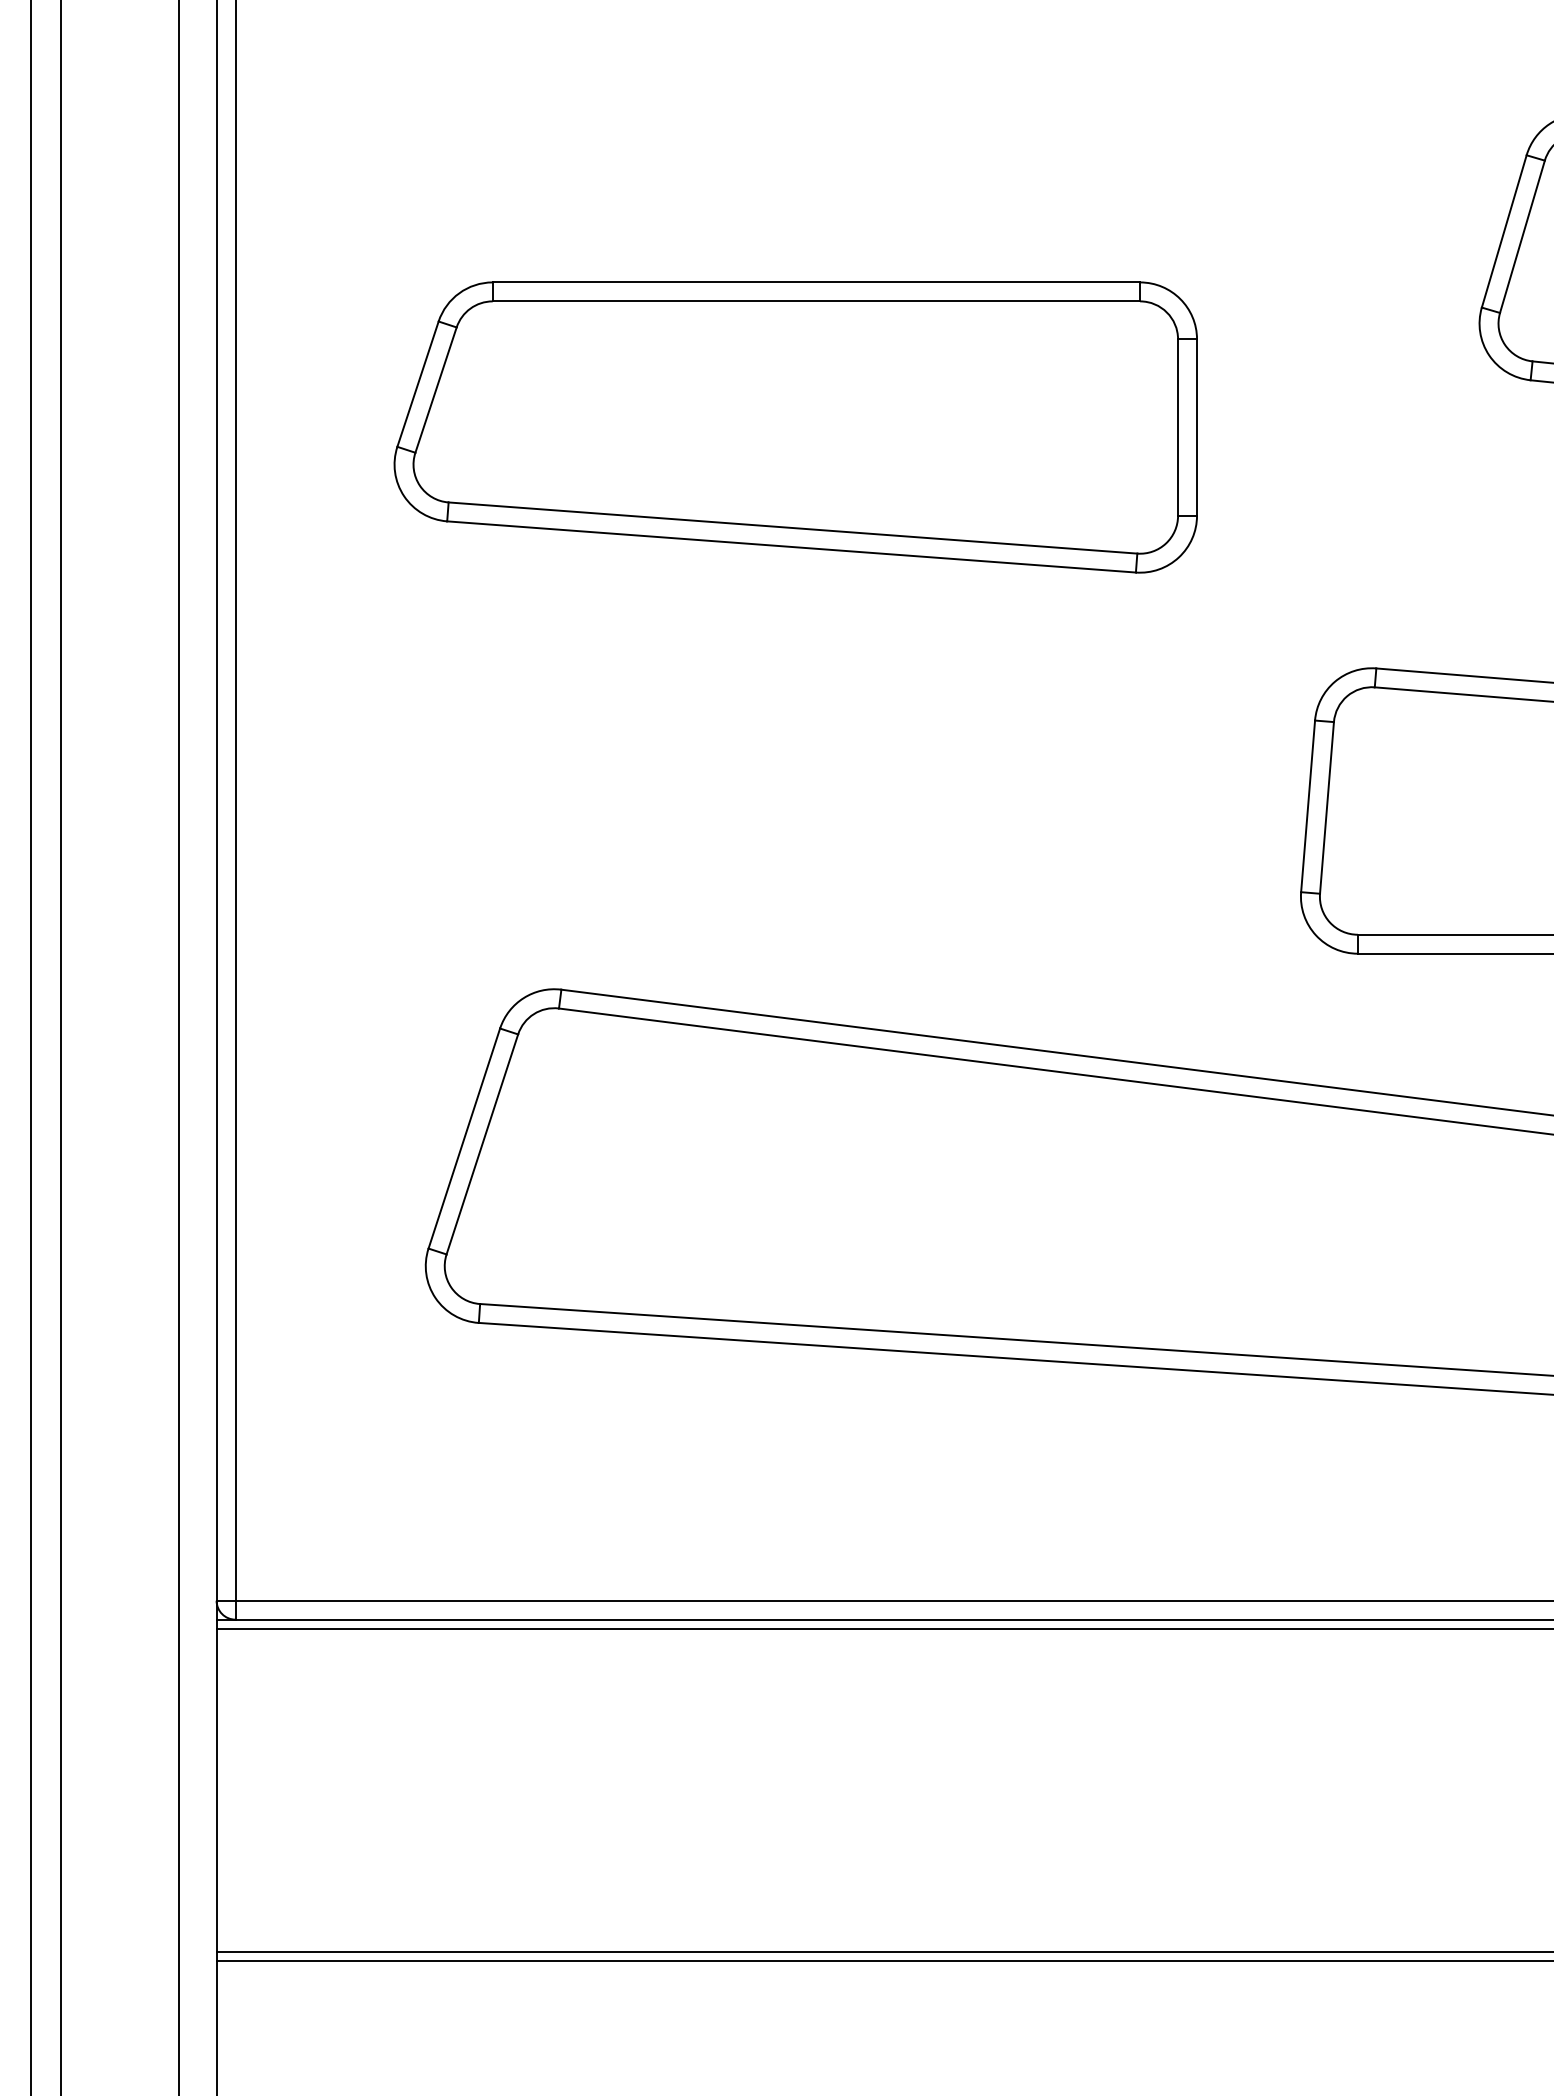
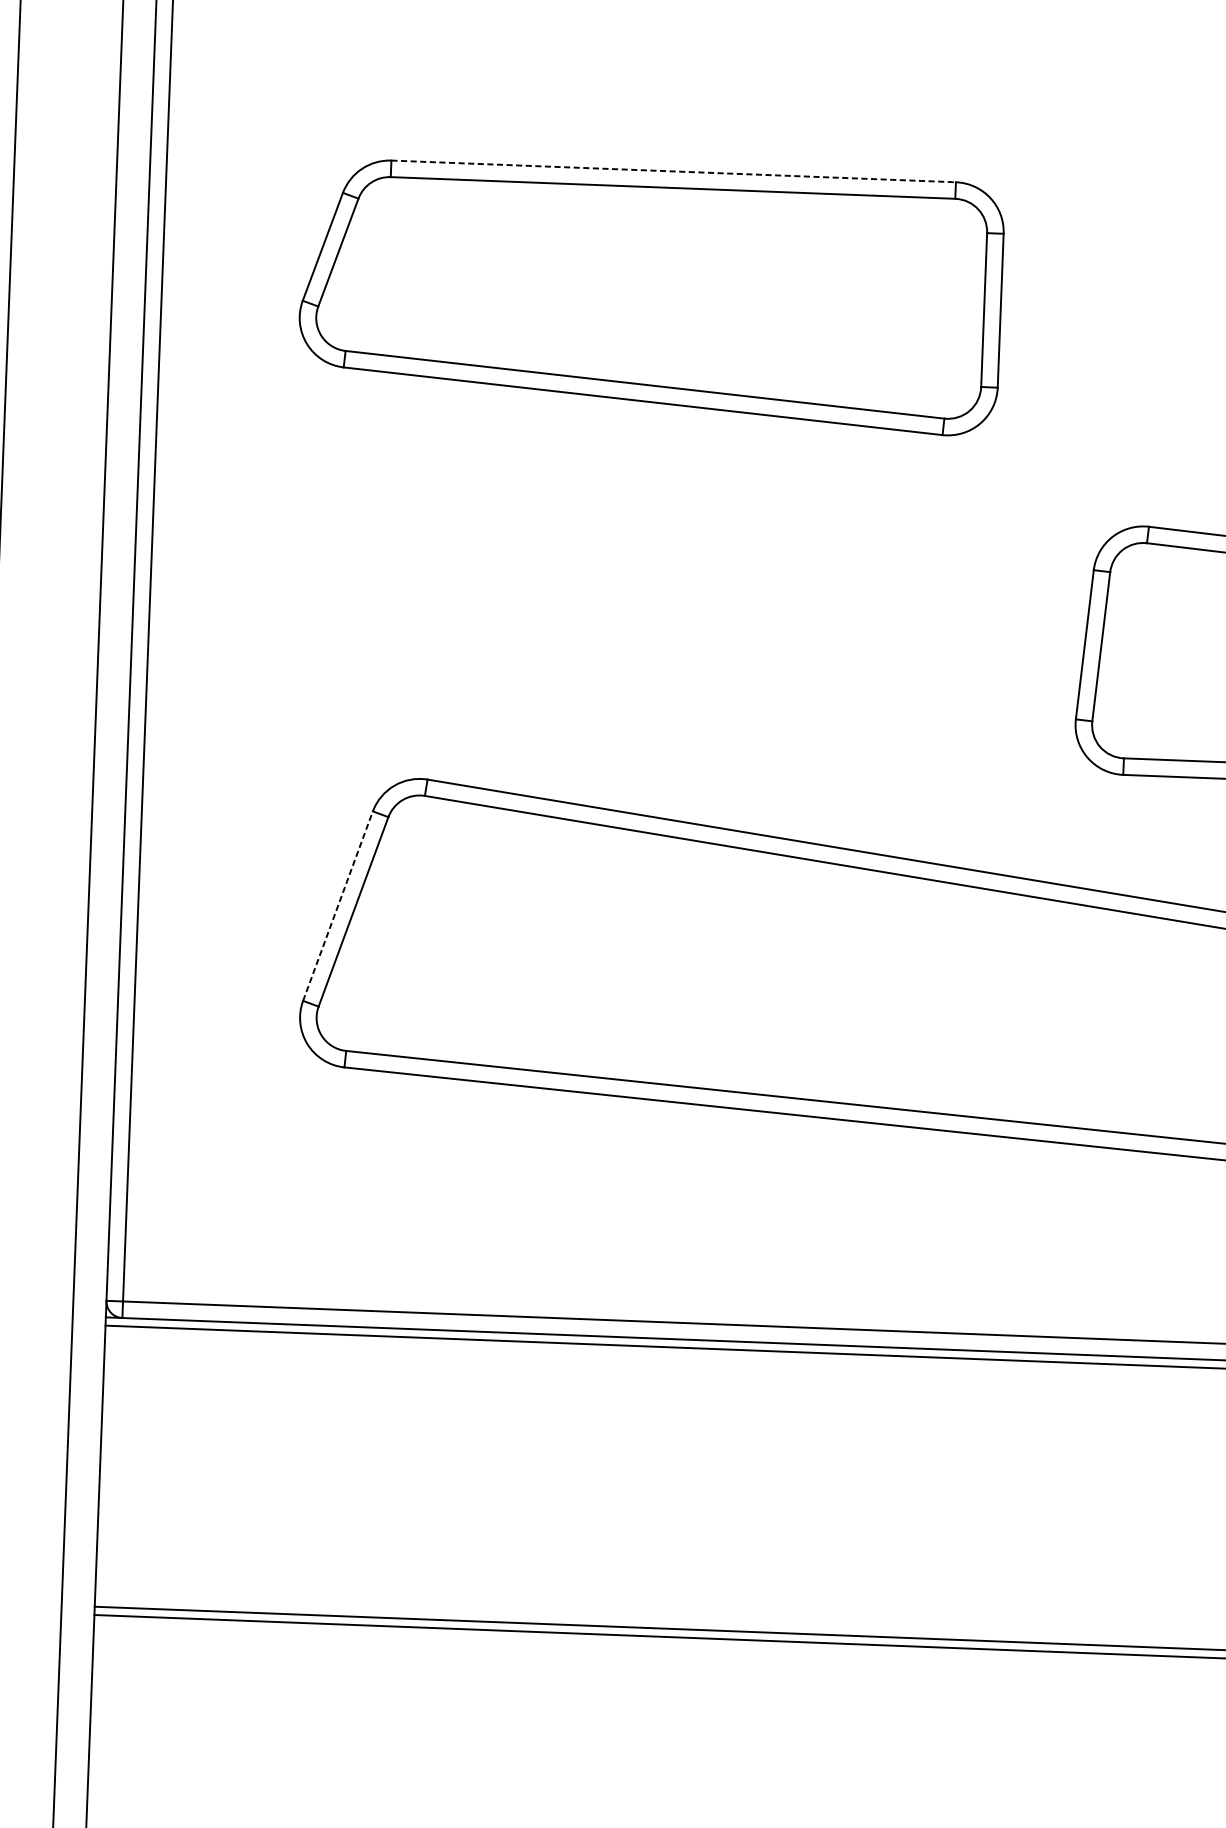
line: (816, 282) -> (673, 171), solid -> dashed
line: (464, 1138) -> (338, 906), solid -> dashed

